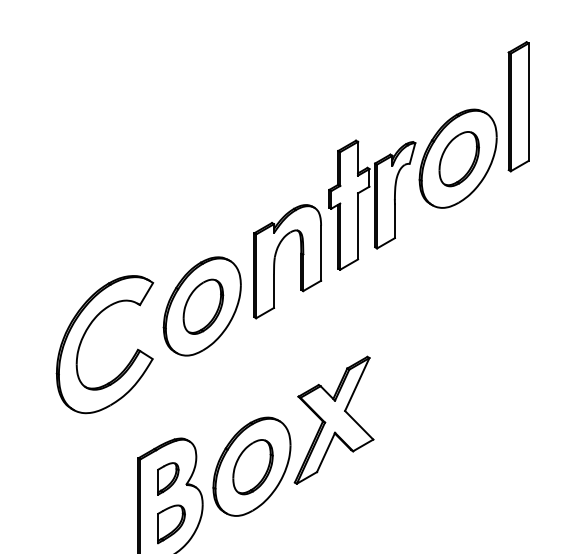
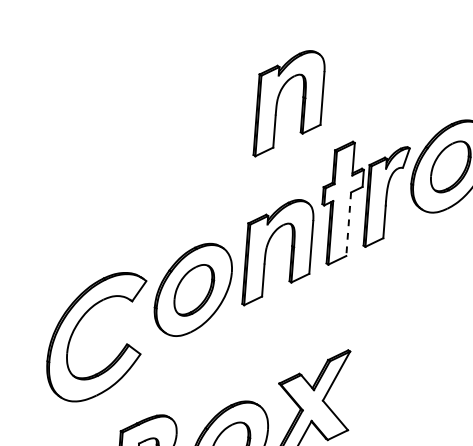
part: (275, 106) -> (278, 103), added
line: (358, 226) -> (349, 224), solid -> dashed
part: (85, 334) -> (77, 325), moved

